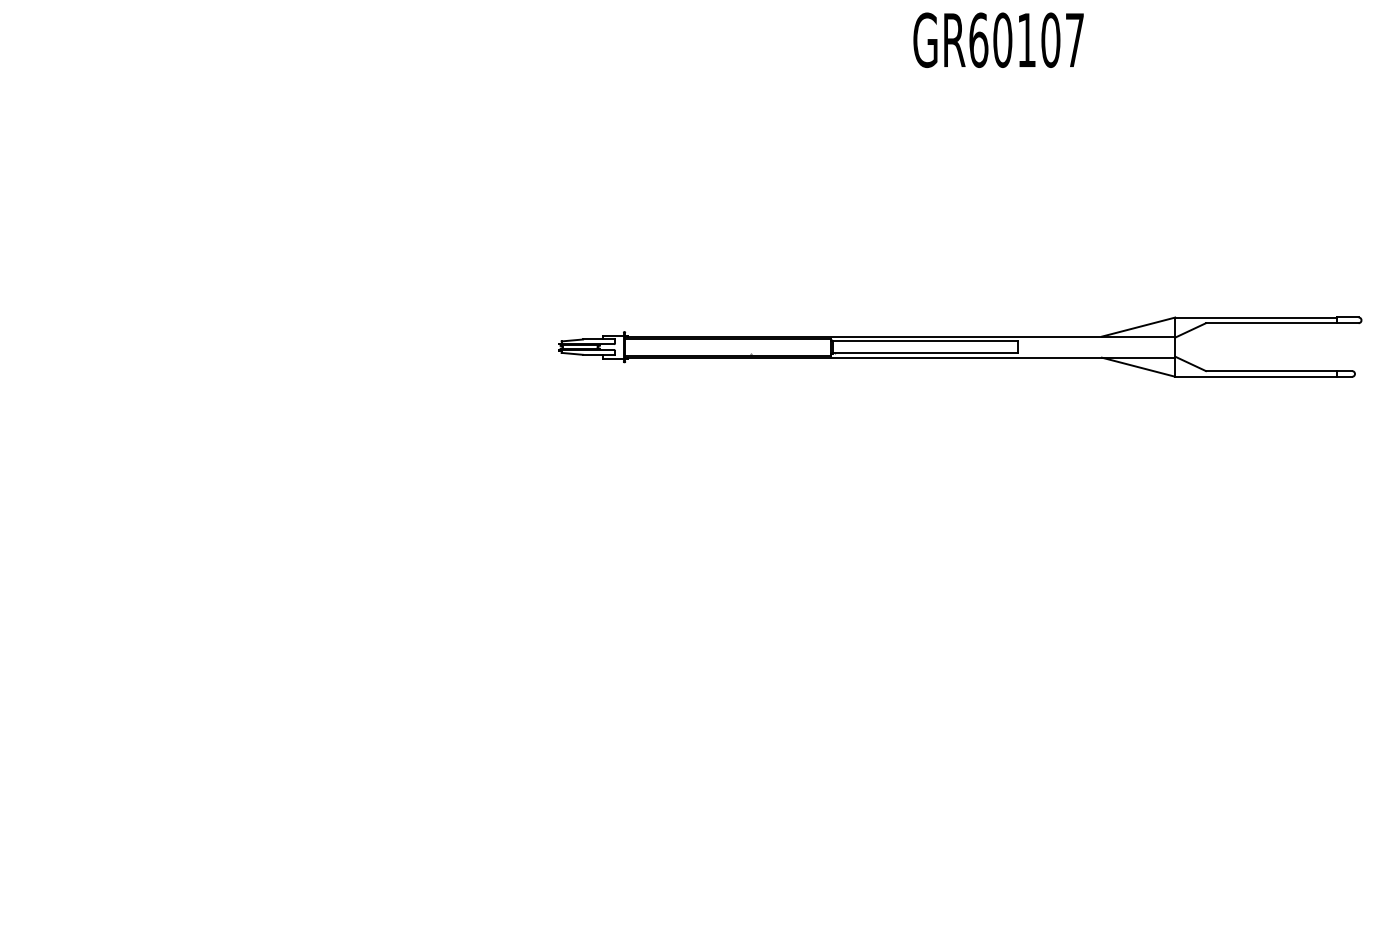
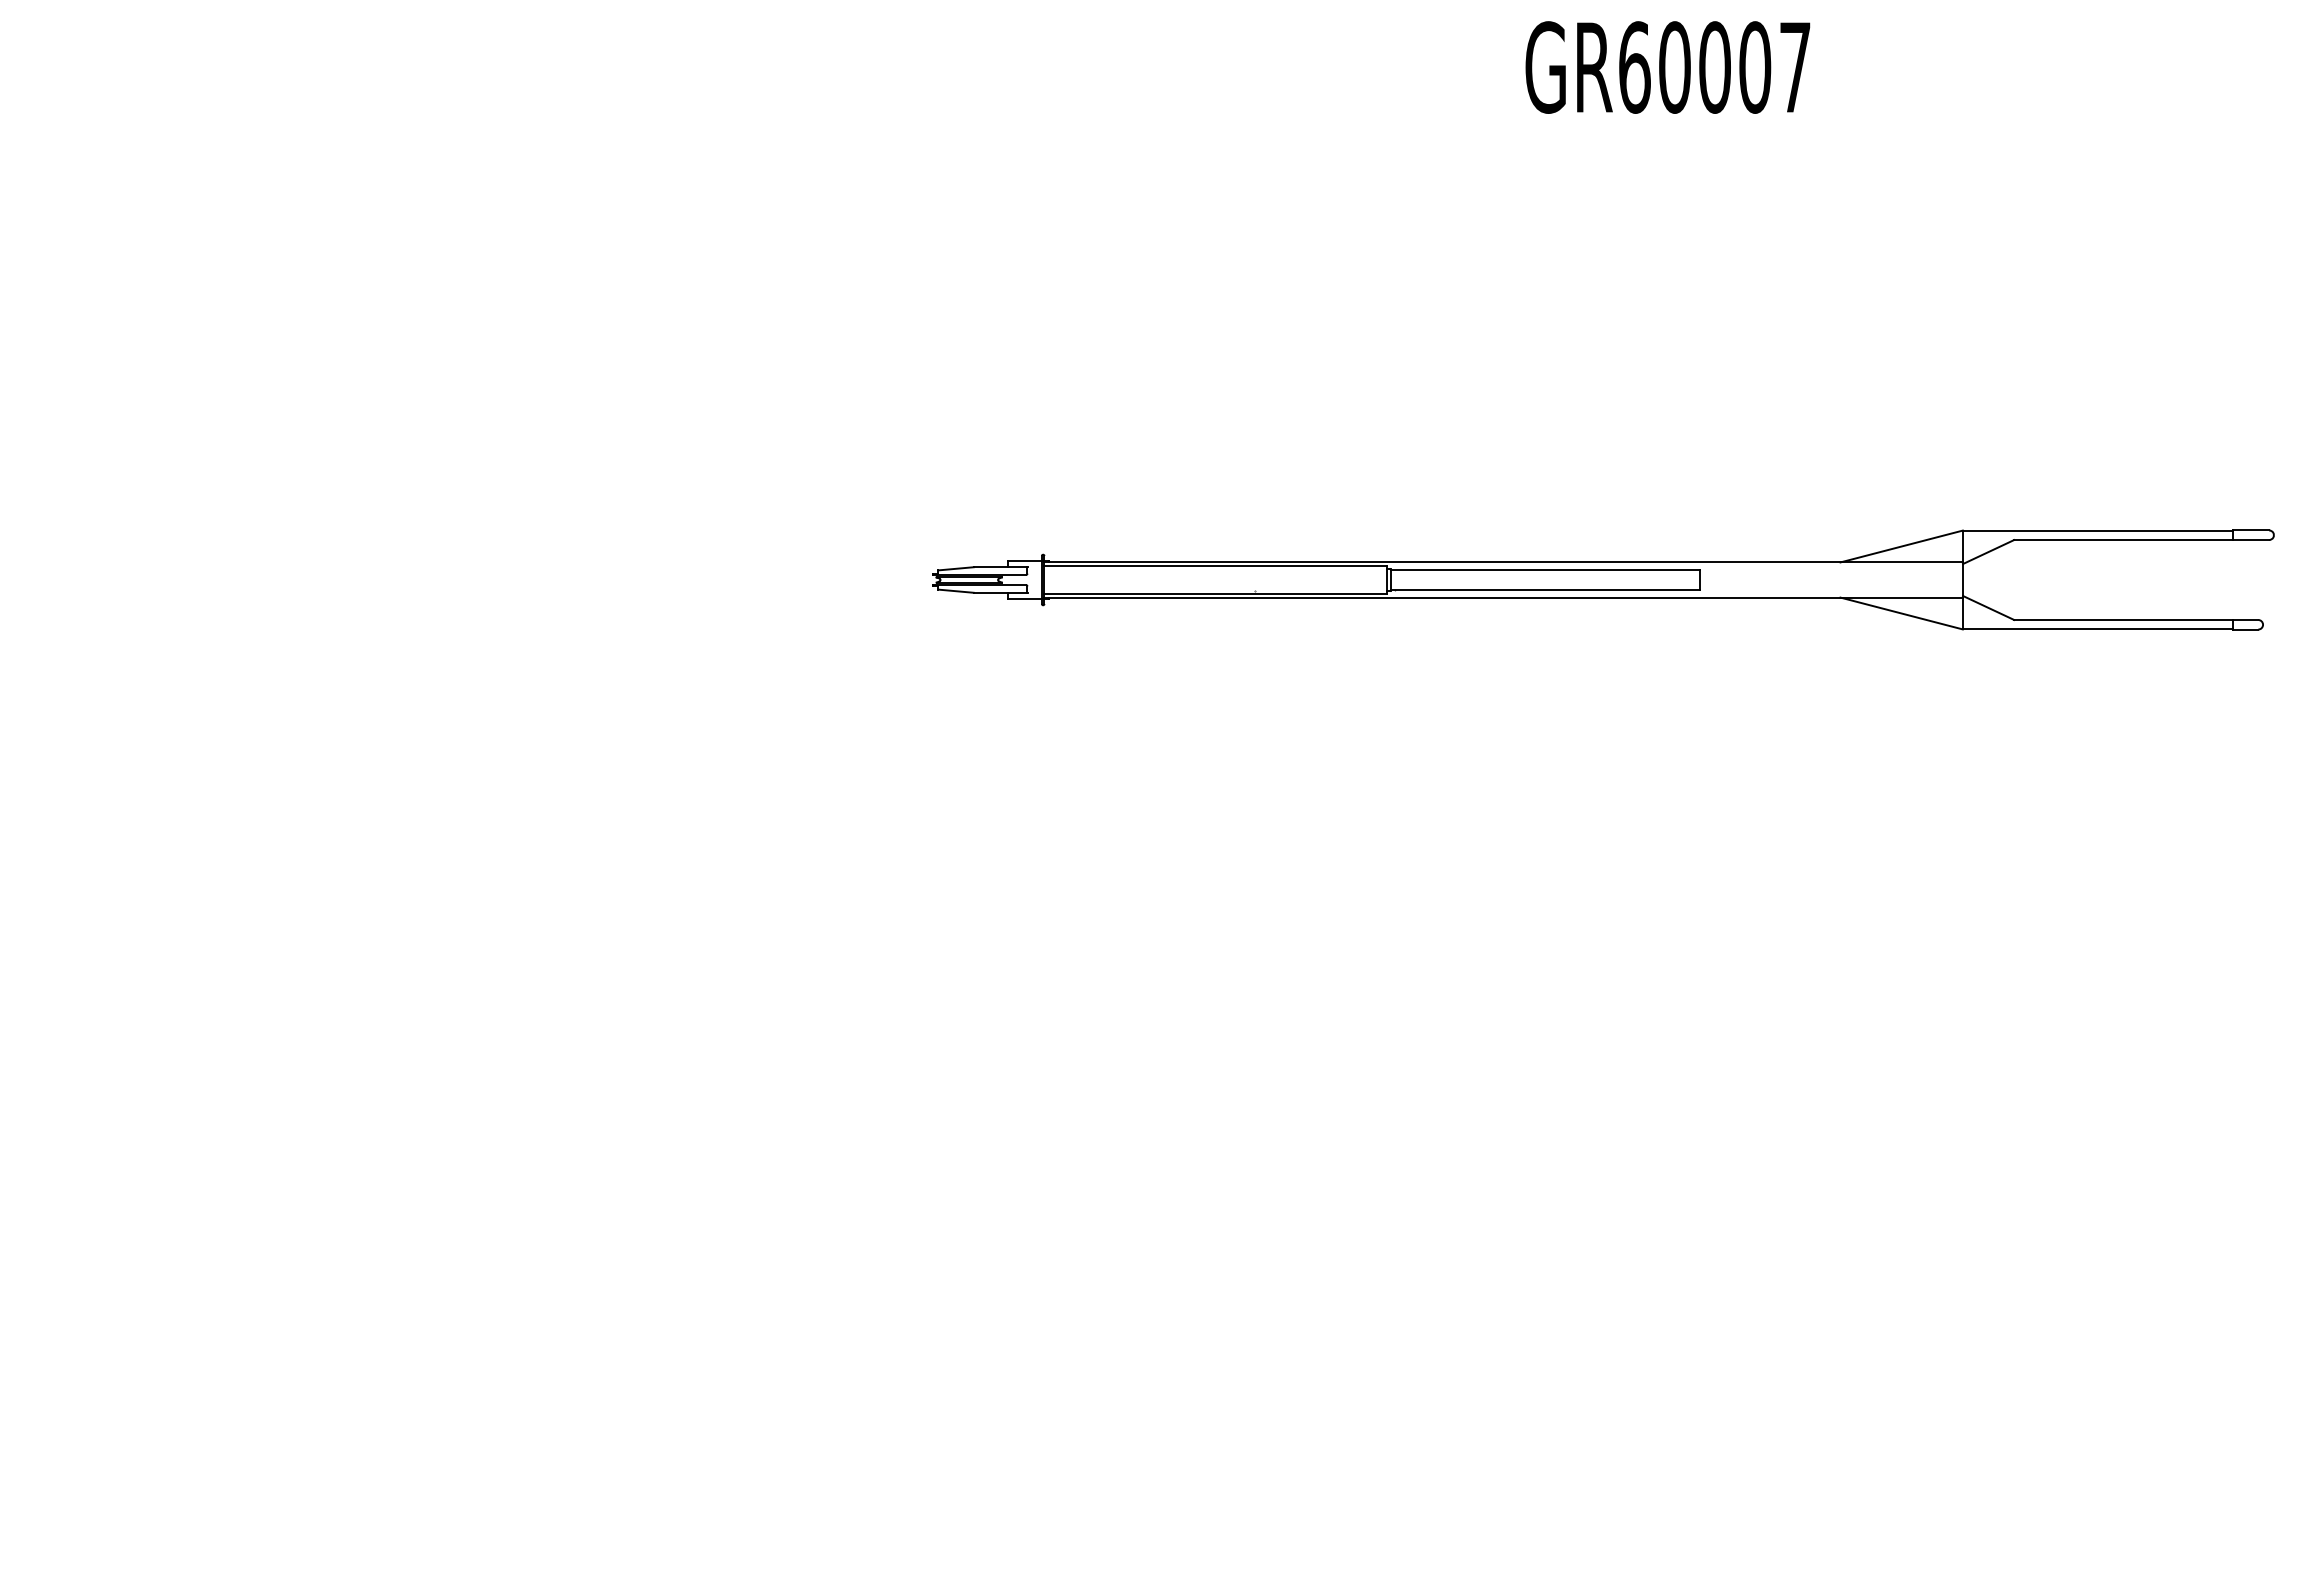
text: (1026, 39) -> (1714, 66), GR60107 -> GR60007

